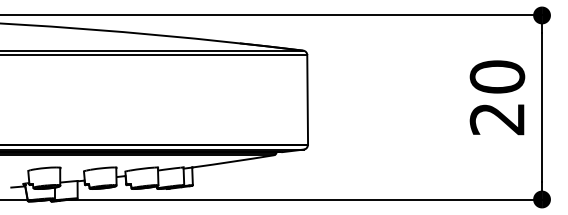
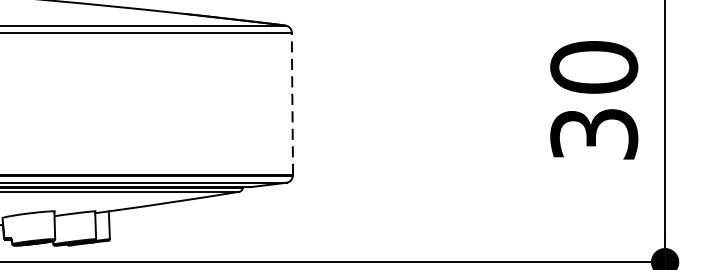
line: (307, 99) -> (292, 103), solid -> dashed
text: (497, 119) -> (594, 135), 20 -> 30

